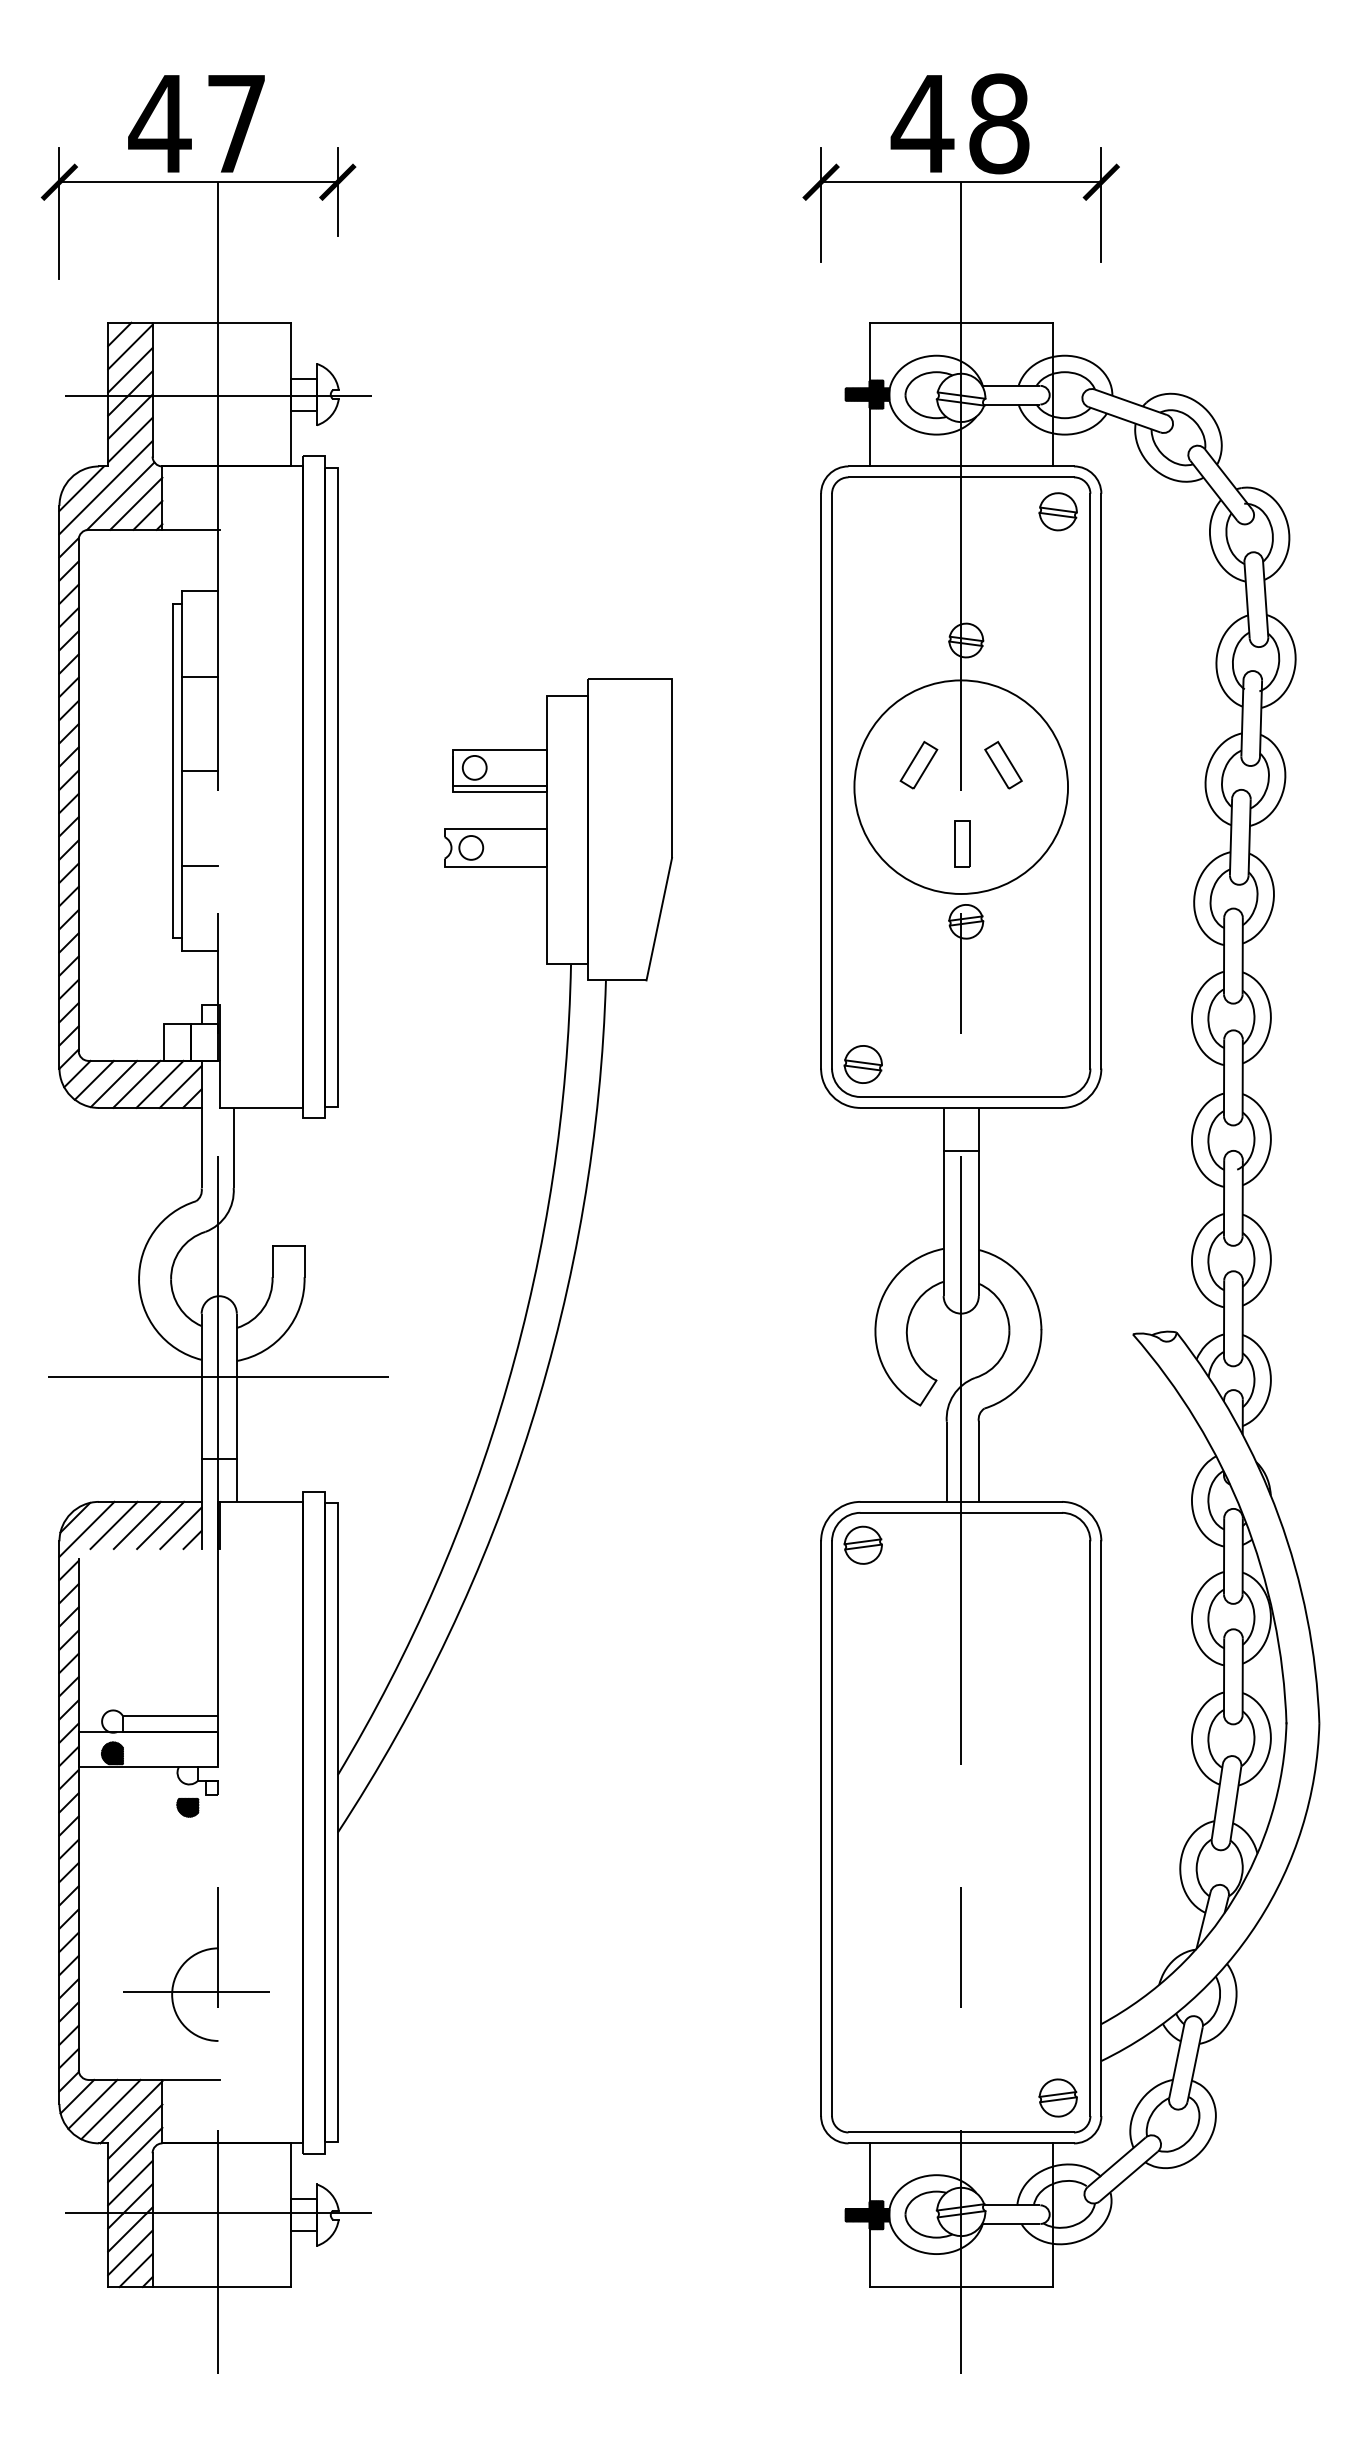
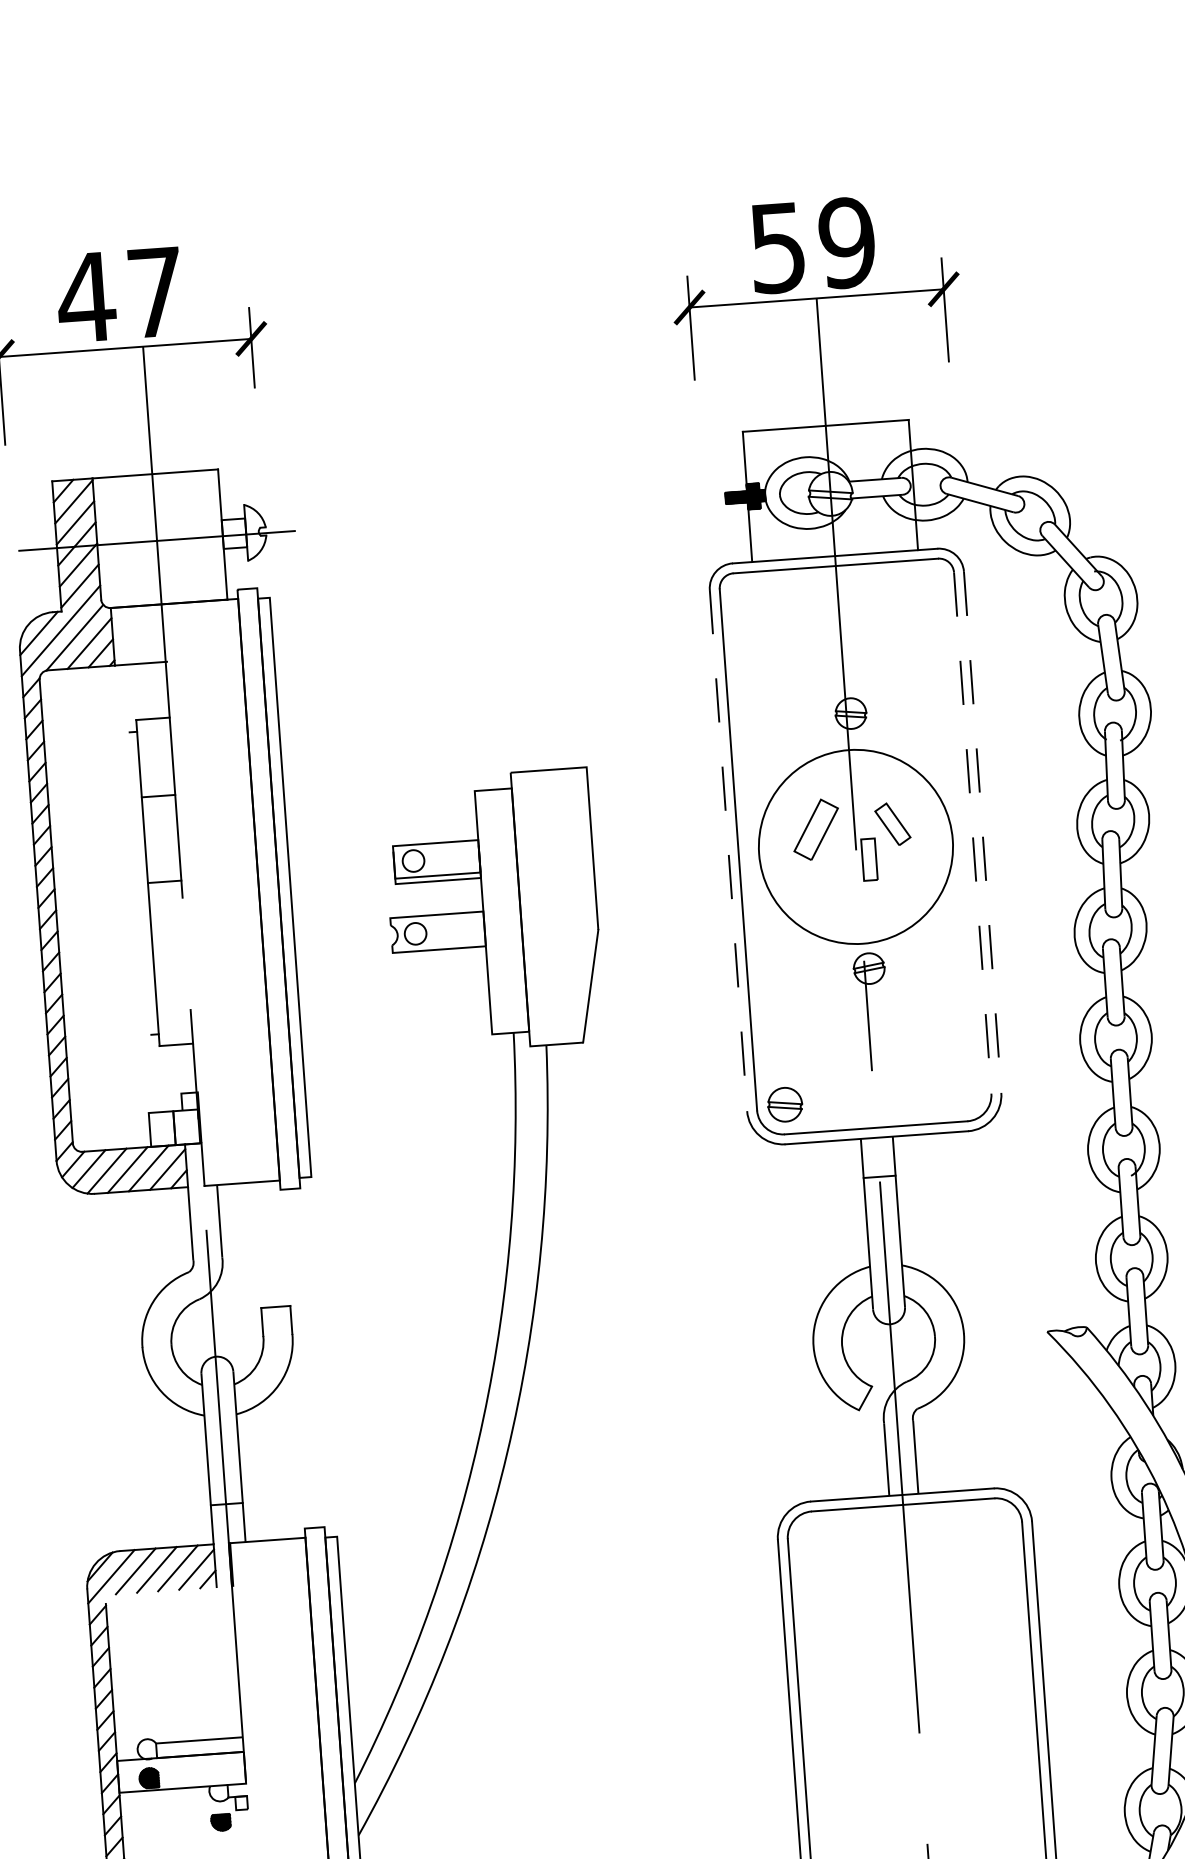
text: (959, 123) -> (811, 245), 48 -> 59
part: (1057, 511) -> (925, 590), removed
part: (918, 765) -> (815, 830), size x1.4
line: (173, 770) -> (140, 882), removed
line: (821, 781) -> (728, 850), solid -> dashed
line: (1090, 781) -> (972, 833), solid -> dashed
line: (1101, 781) -> (982, 832), solid -> dashed
part: (962, 843) -> (869, 858), moved
line: (199, 865) -> (170, 967), removed
line: (218, 1376) -> (220, 1429), removed
part: (862, 1544) -> (815, 1540), removed

